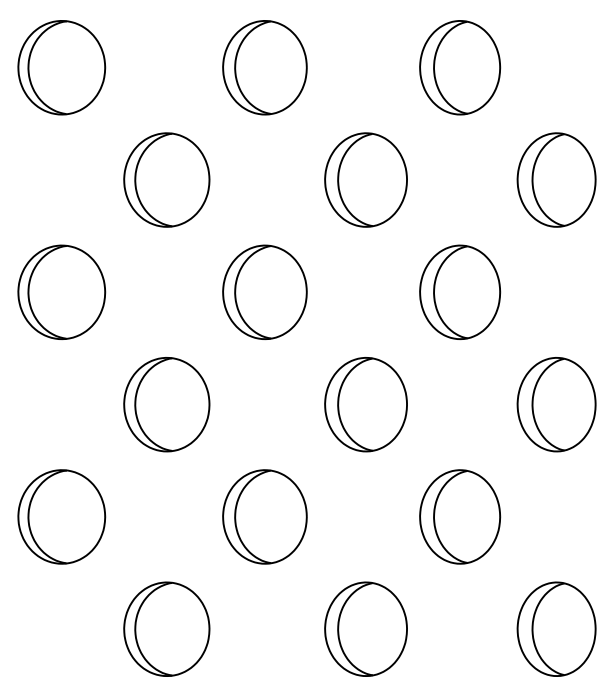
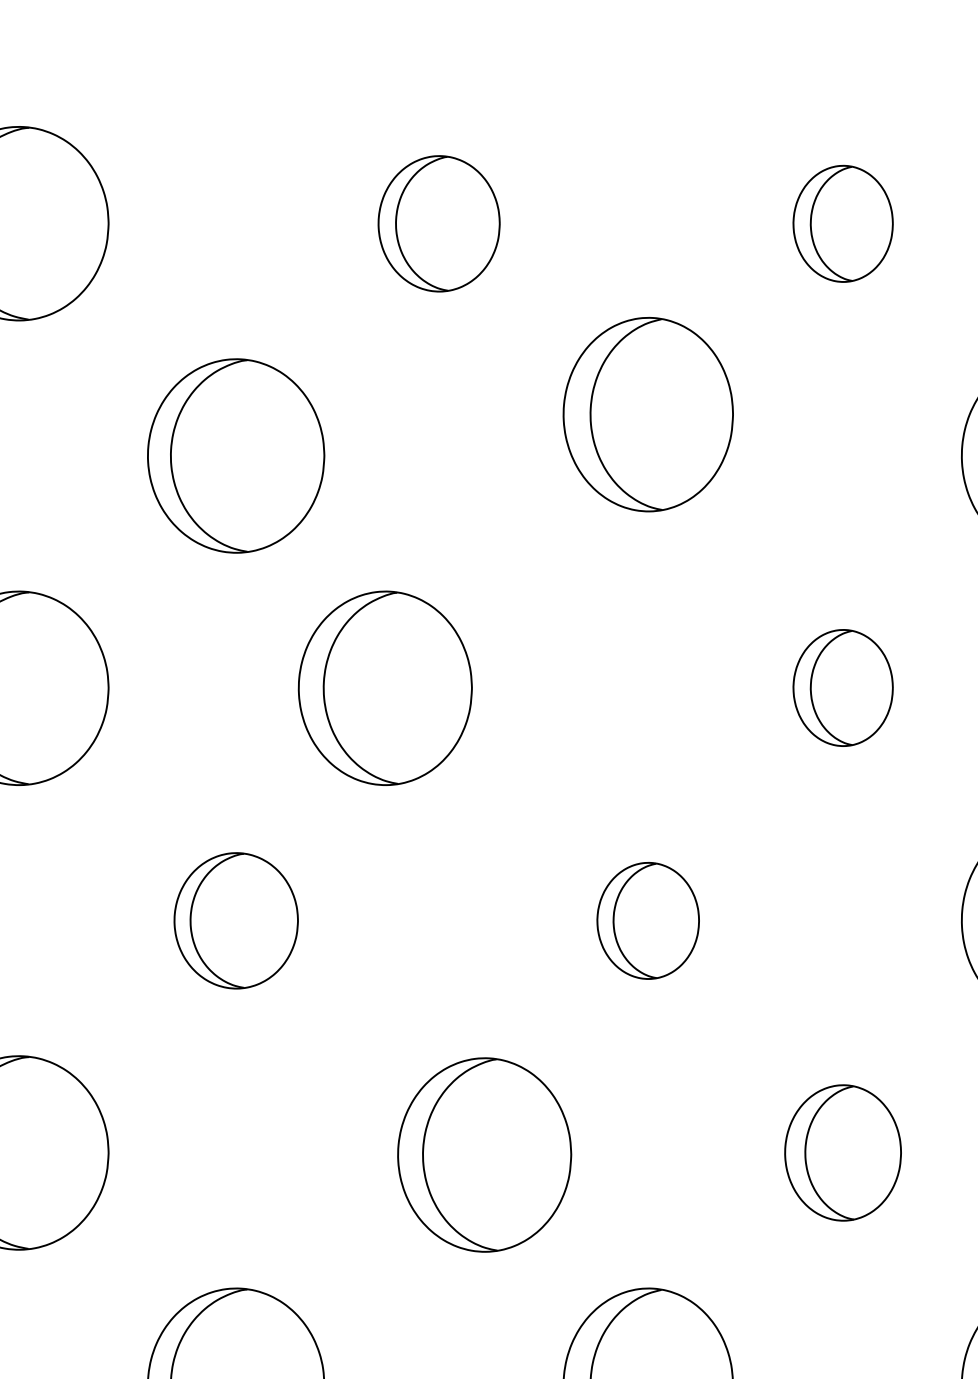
part: (264, 67) -> (438, 223), size x0.7
part: (460, 67) -> (843, 223), size x0.6
part: (365, 179) -> (647, 413), moved
part: (264, 291) -> (384, 686), moved
part: (460, 291) -> (843, 686), size x0.6
part: (166, 404) -> (235, 920), size x0.7
part: (365, 404) -> (647, 920), size x0.6
part: (264, 516) -> (483, 1154), moved
part: (460, 516) -> (843, 1151), size x0.7

